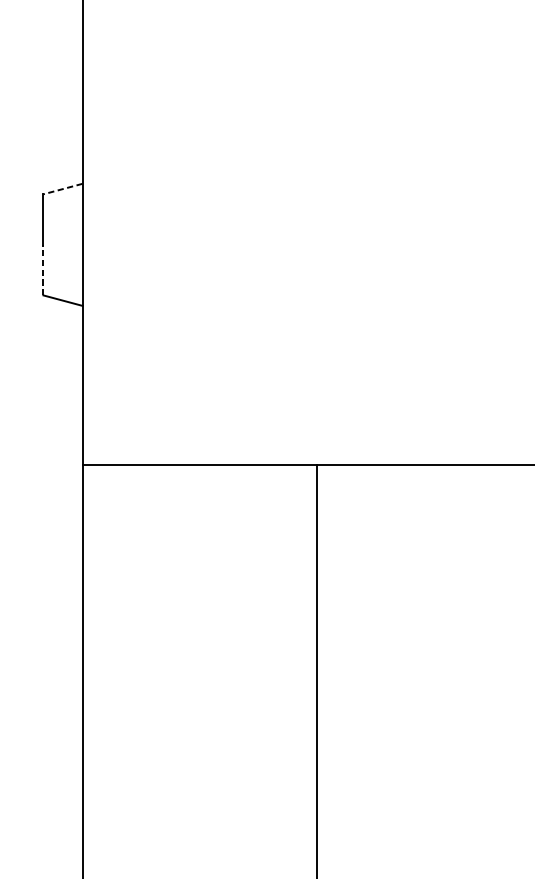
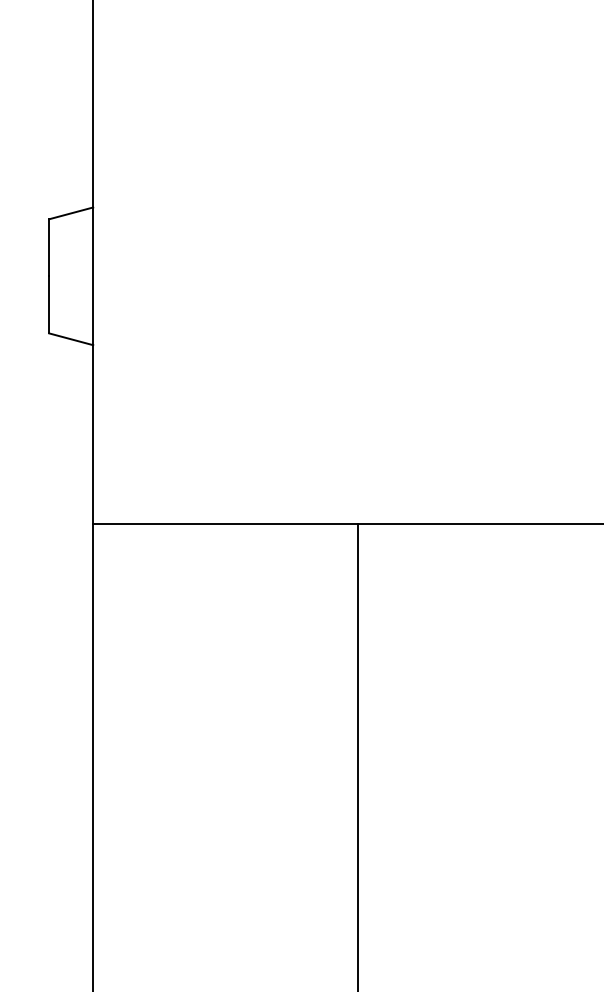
line: (63, 189) -> (71, 213), dashed -> solid
line: (43, 269) -> (49, 304), dashed -> solid

